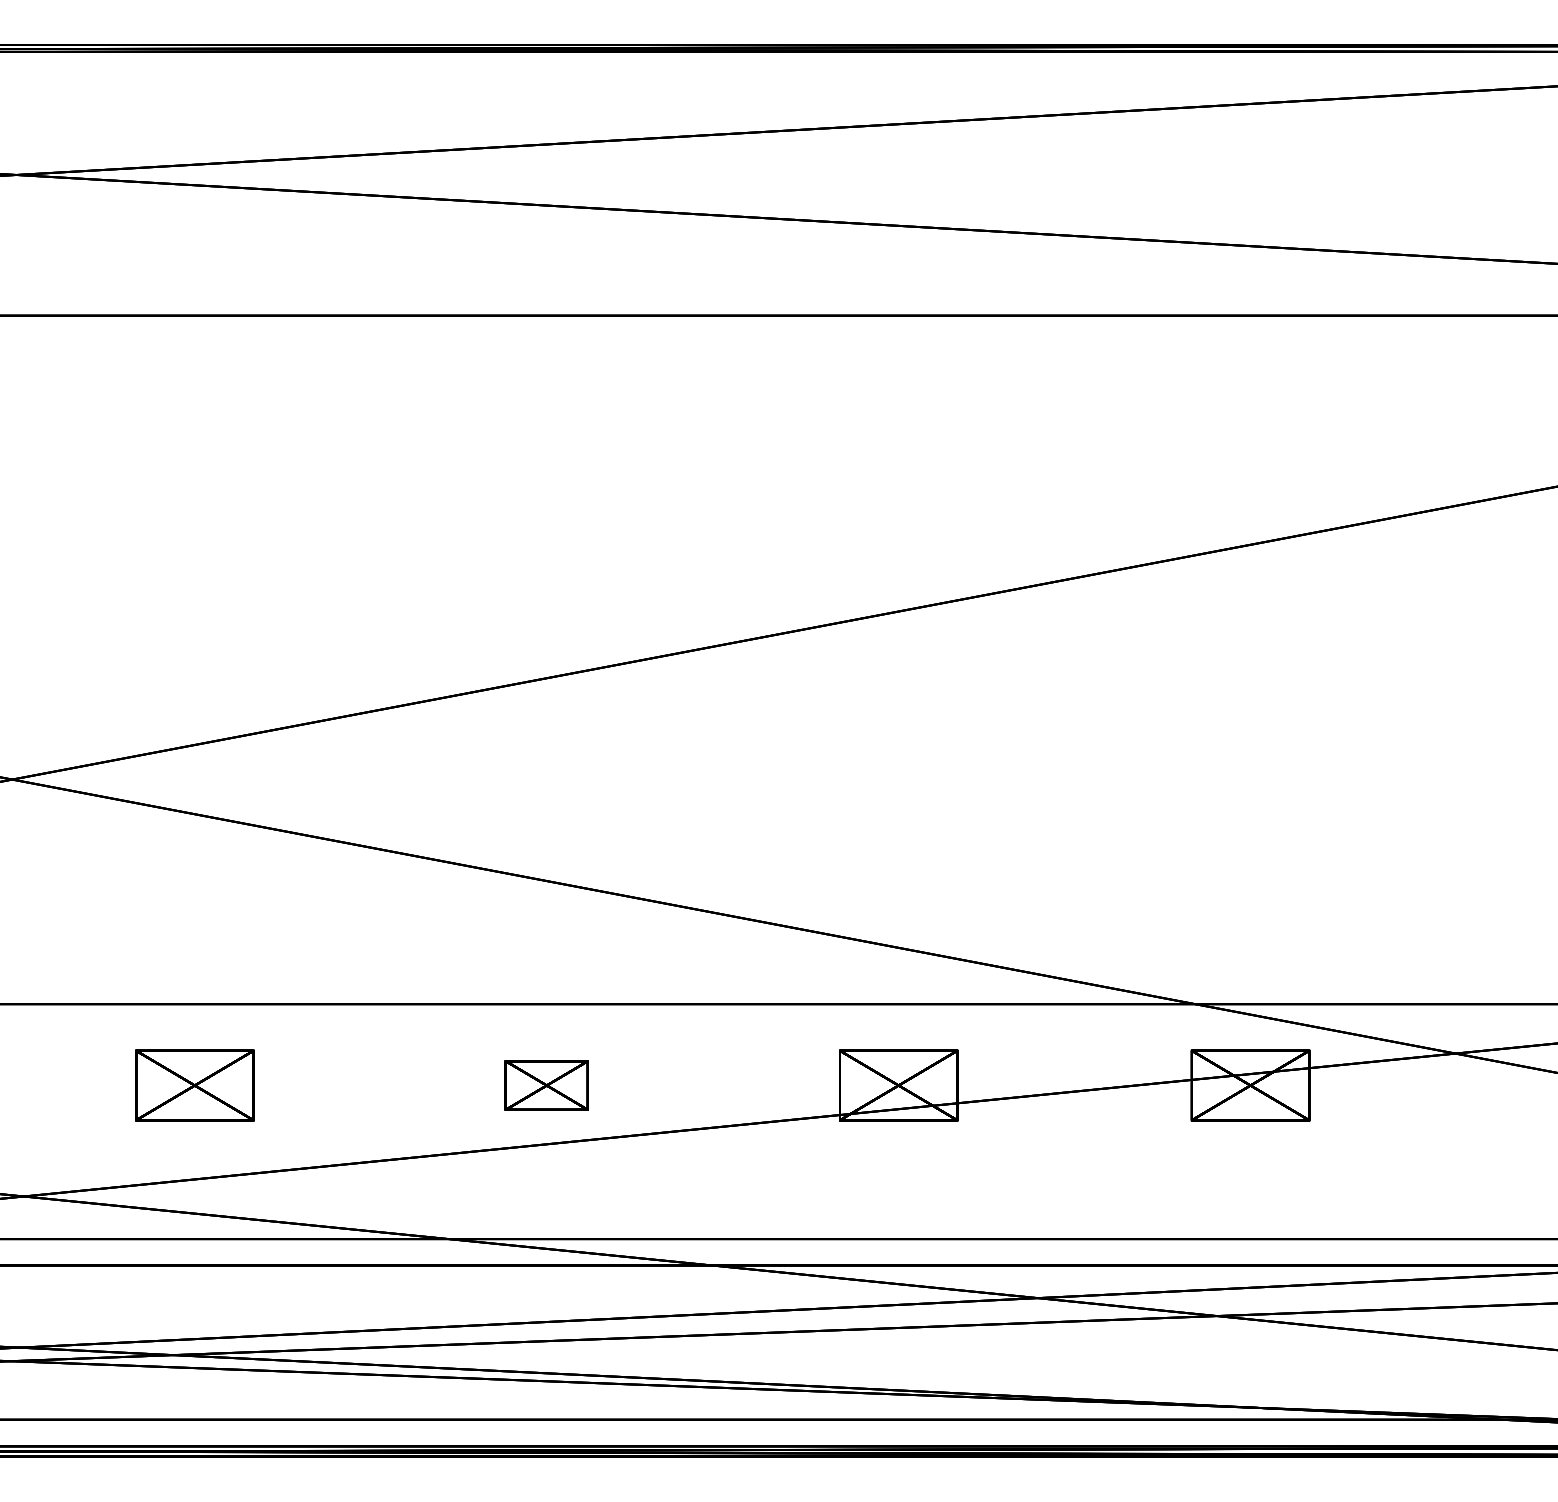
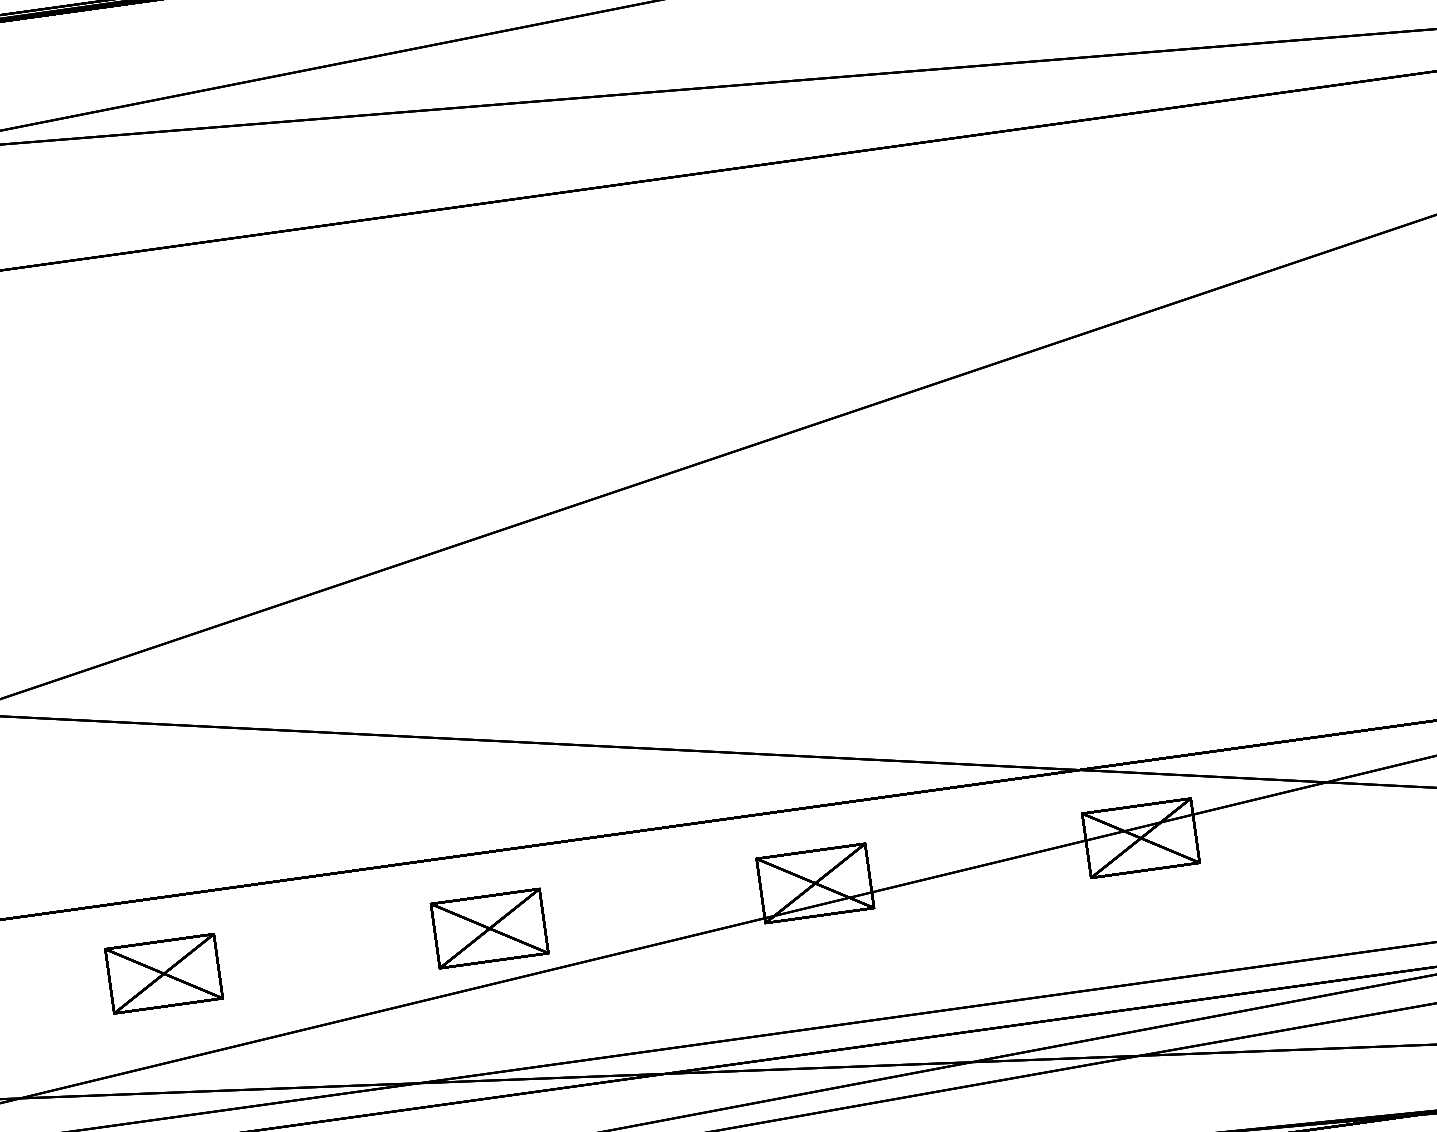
part: (546, 1085) -> (489, 928), size x1.43

